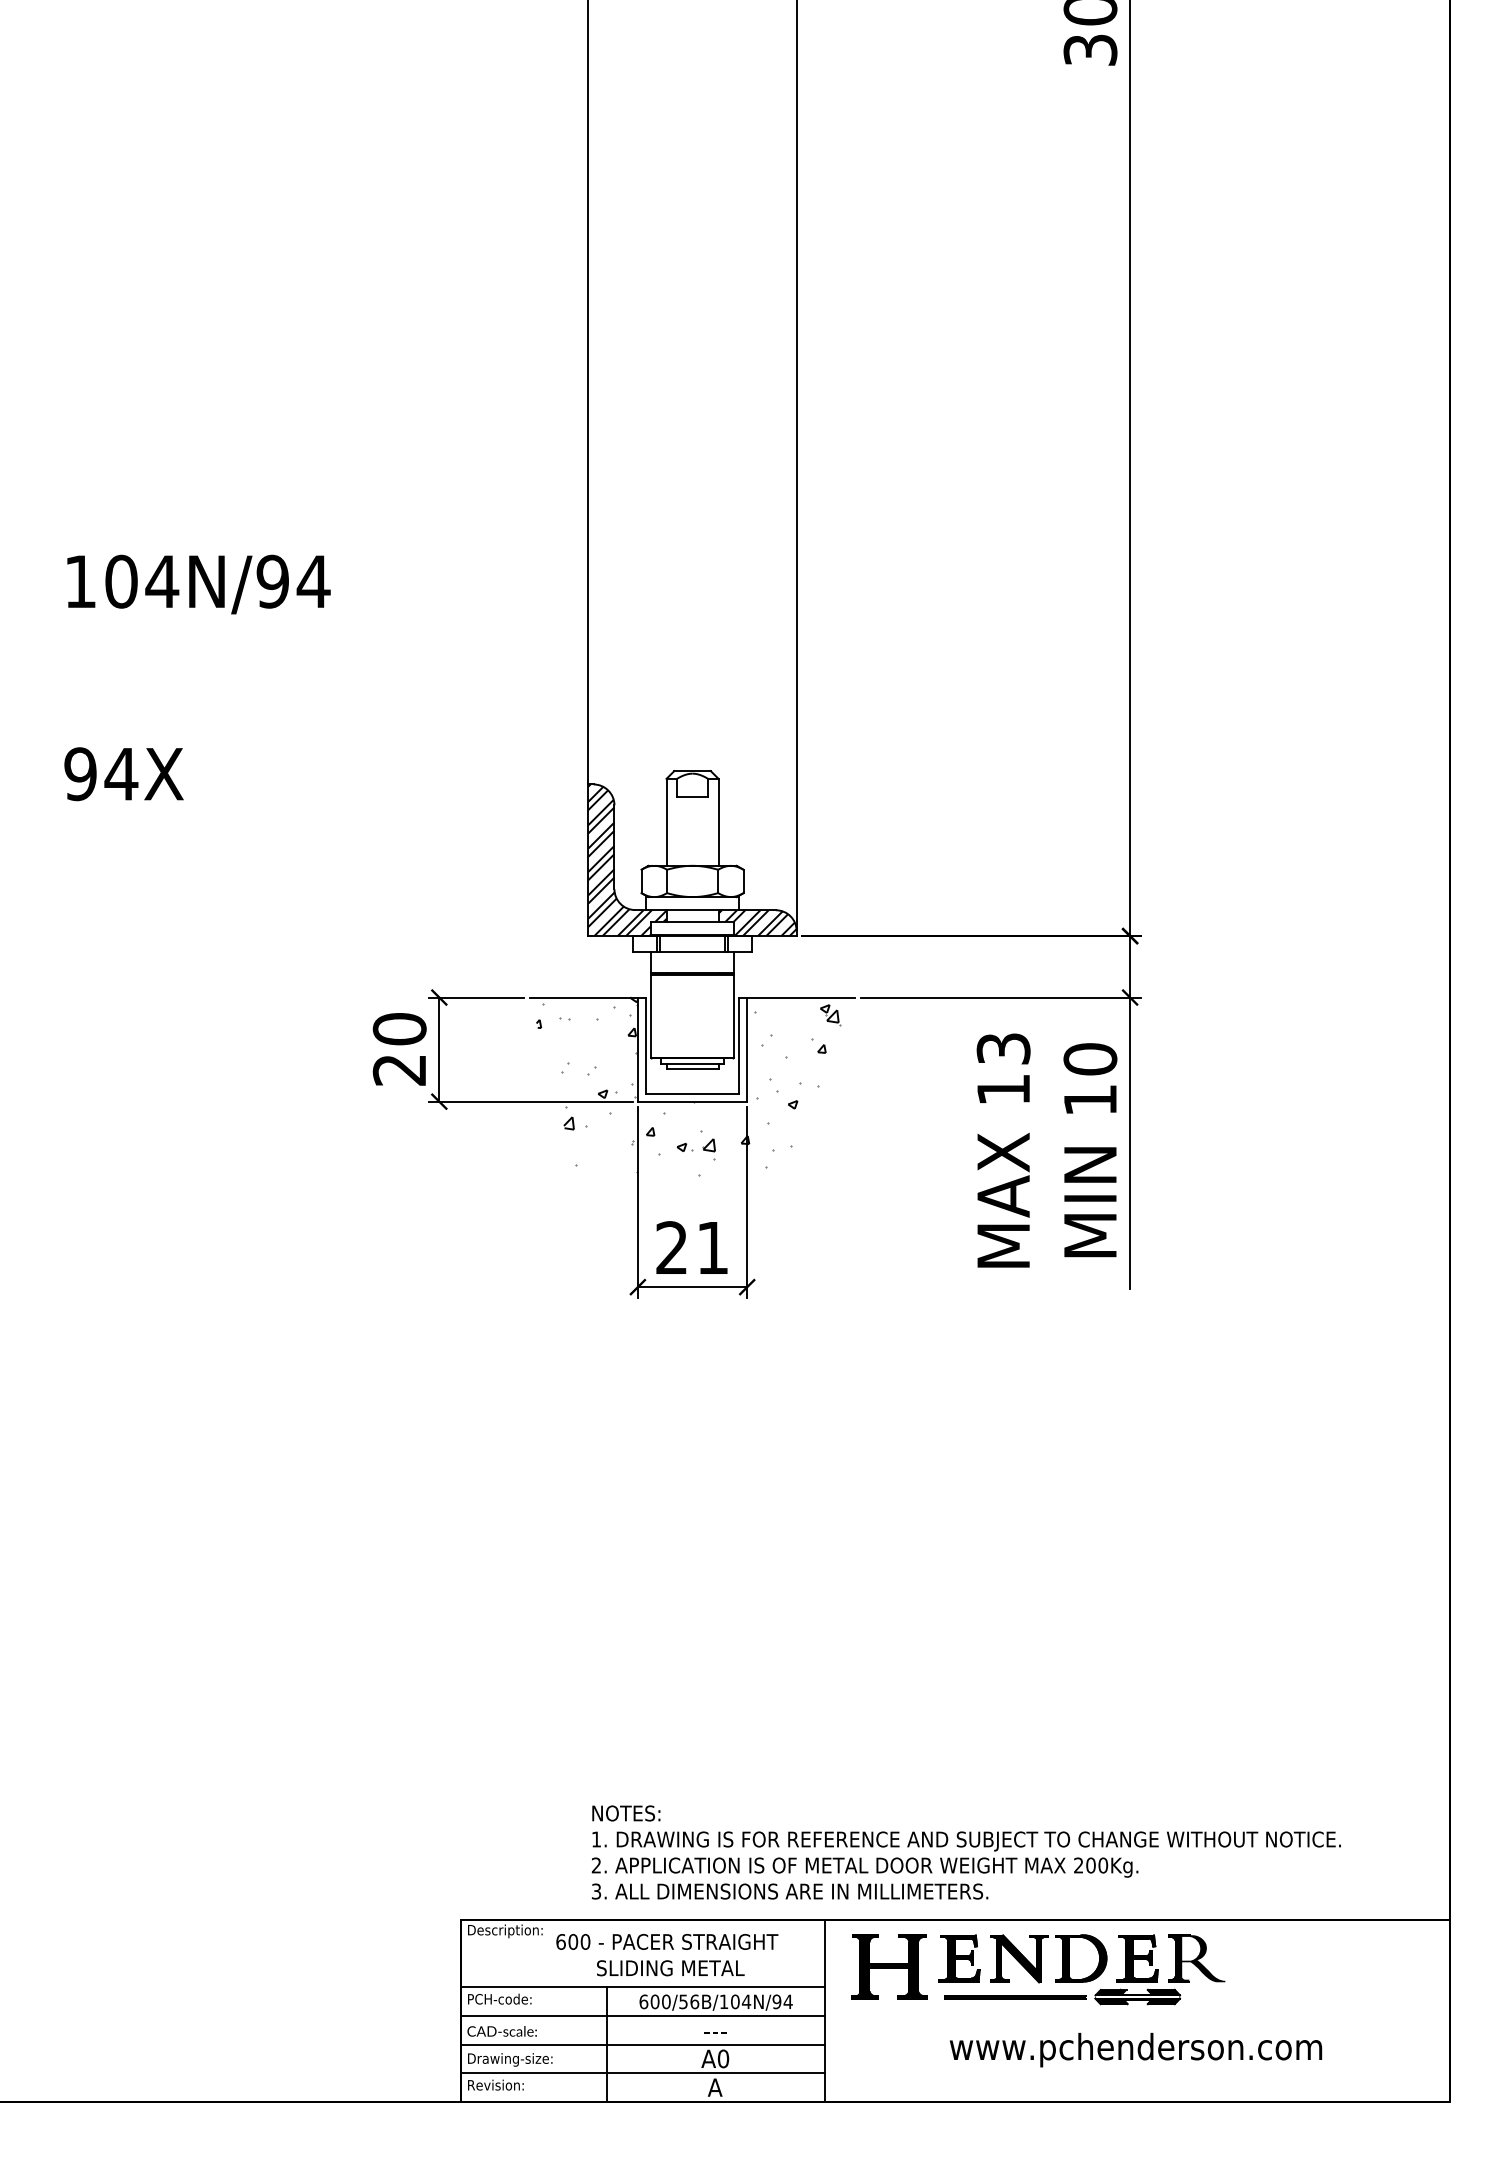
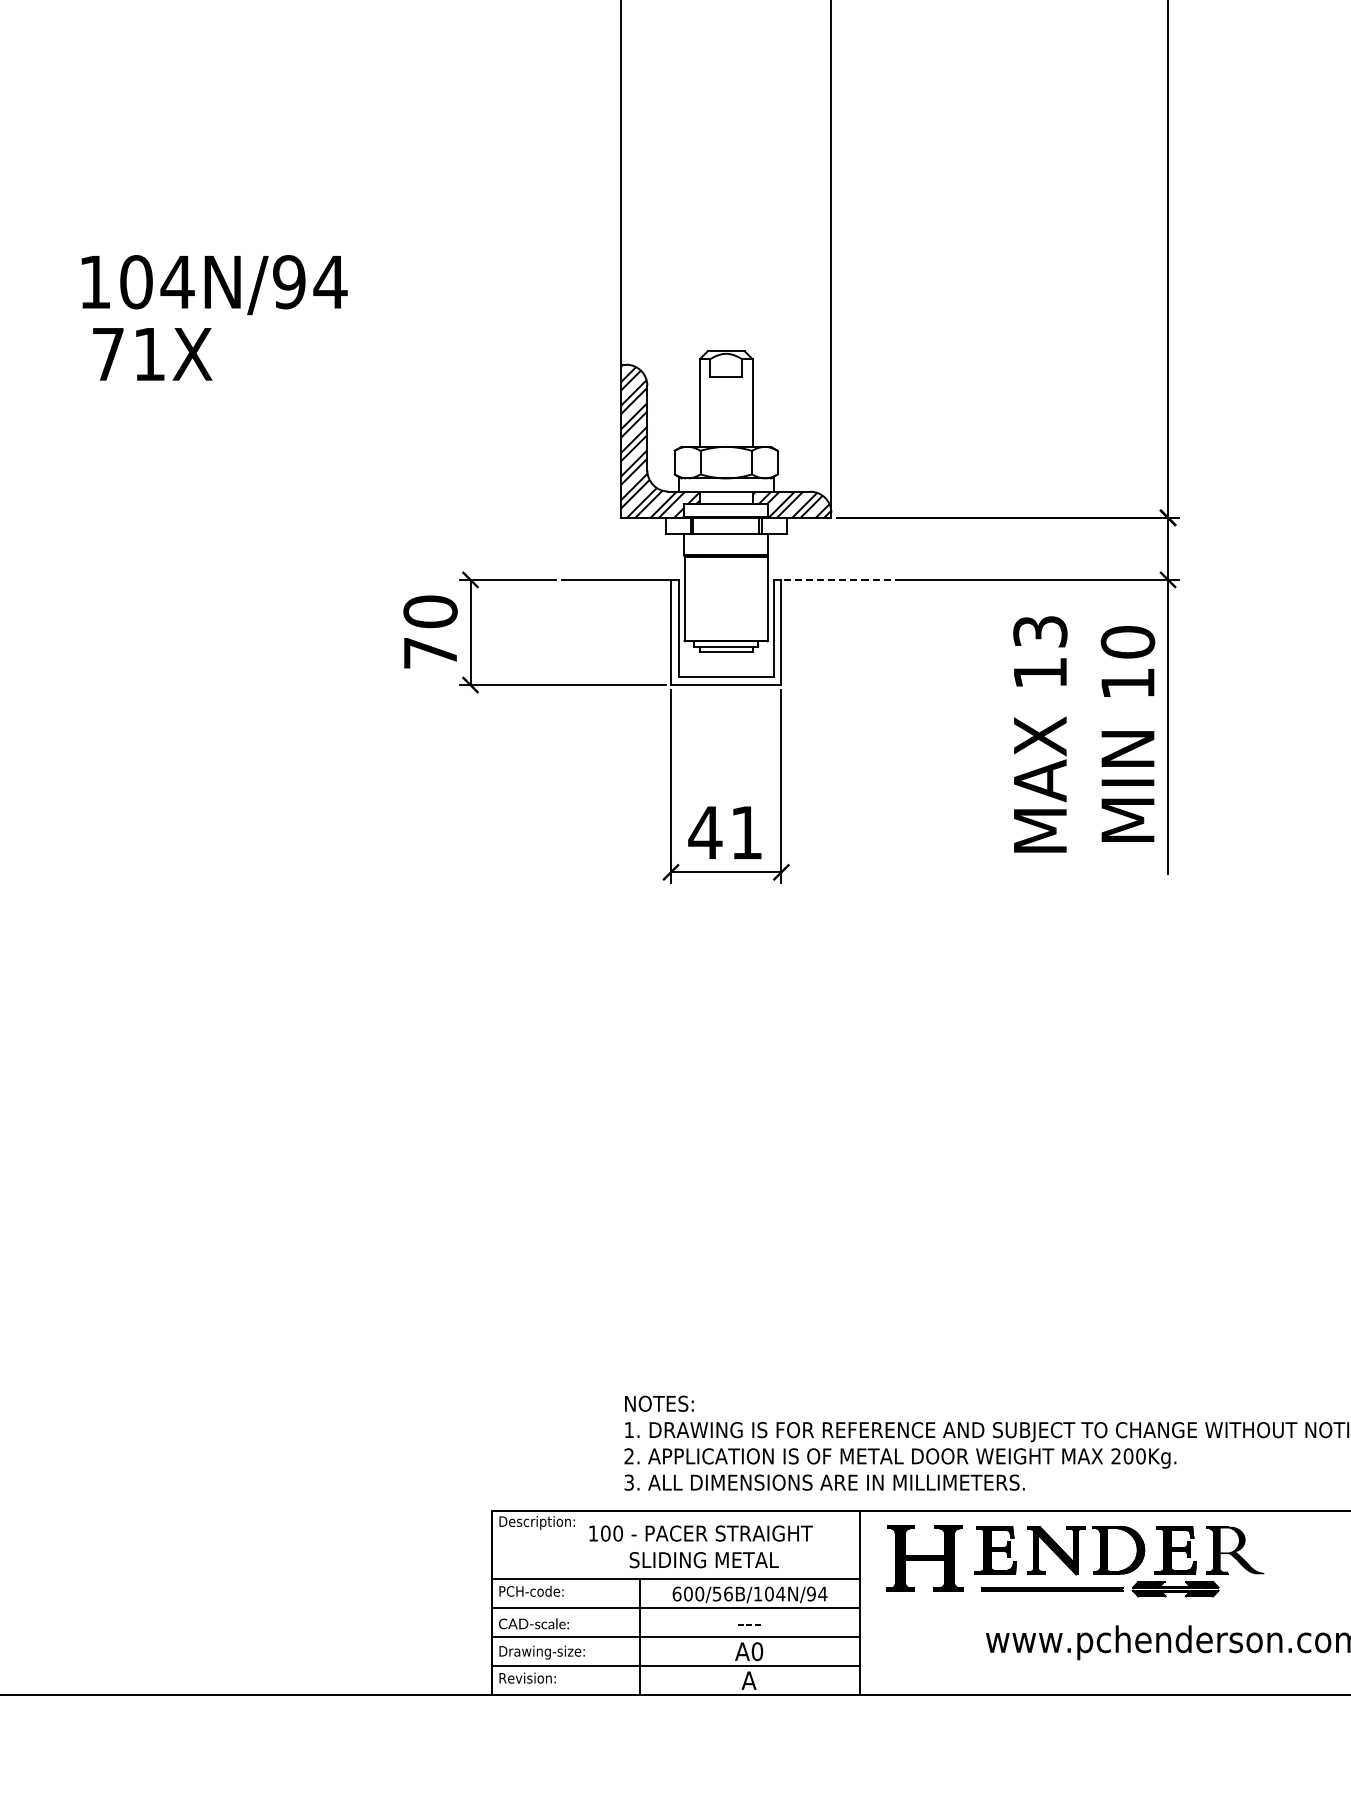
text: (198, 584) -> (214, 284), moved
text: (101, 774) -> (129, 354), 94X -> 71X
line: (800, 997) -> (835, 579), solid -> dashed
text: (398, 1070) -> (429, 653), 20 -> 70
hatch: (687, 1086) -> (721, 669), removed
text: (671, 1247) -> (704, 832), 21 -> 41
text: (560, 1941) -> (592, 1533), 600 -> 100

